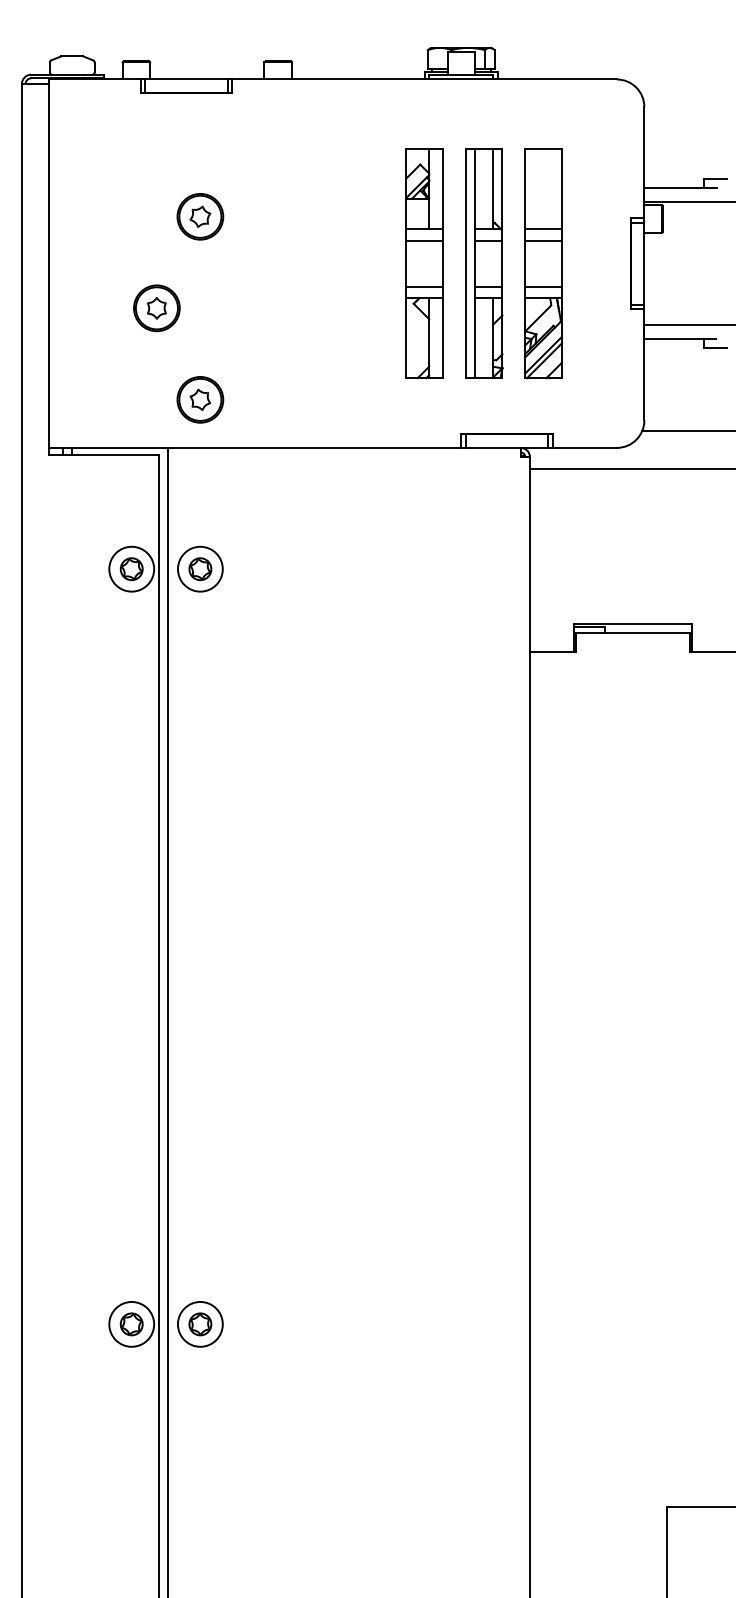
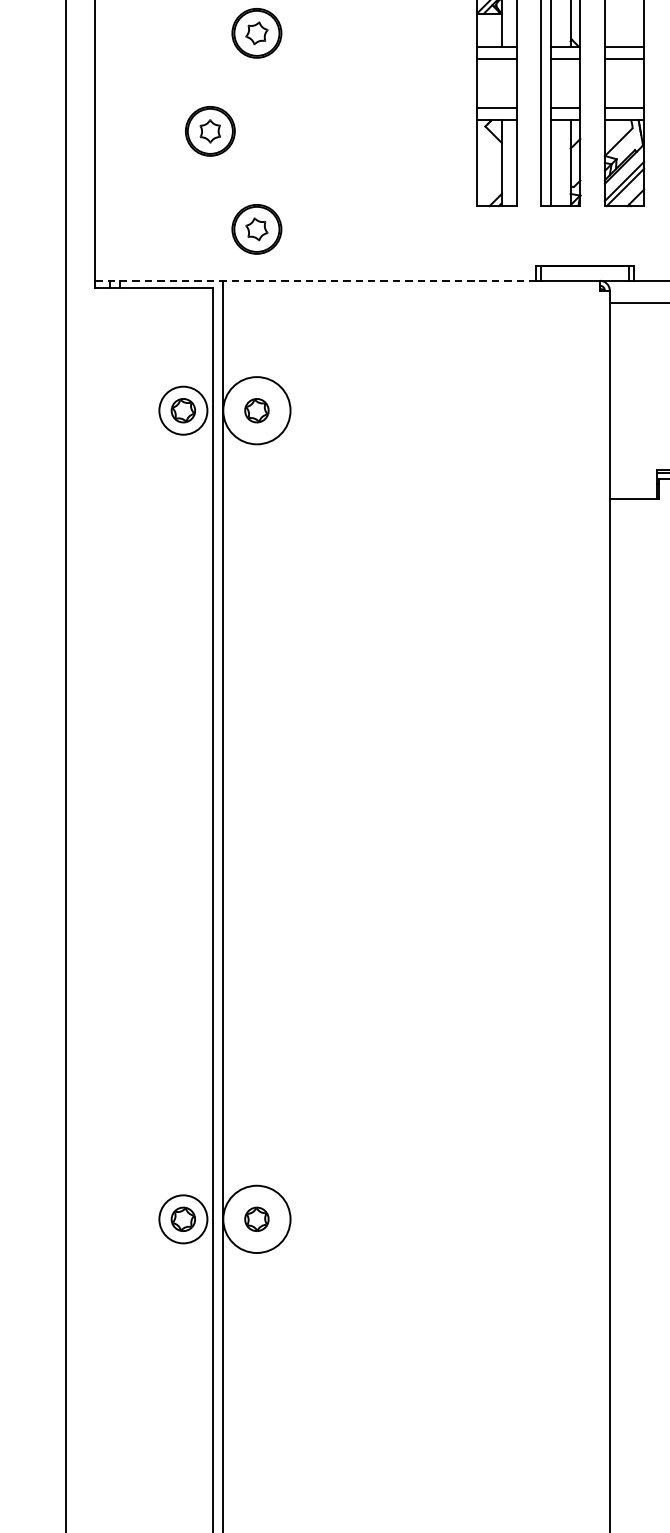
line: (255, 447) -> (315, 280), solid -> dashed
circle: (199, 568) -> (255, 409), size x1.4
circle: (199, 1323) -> (255, 1218), size x1.4

